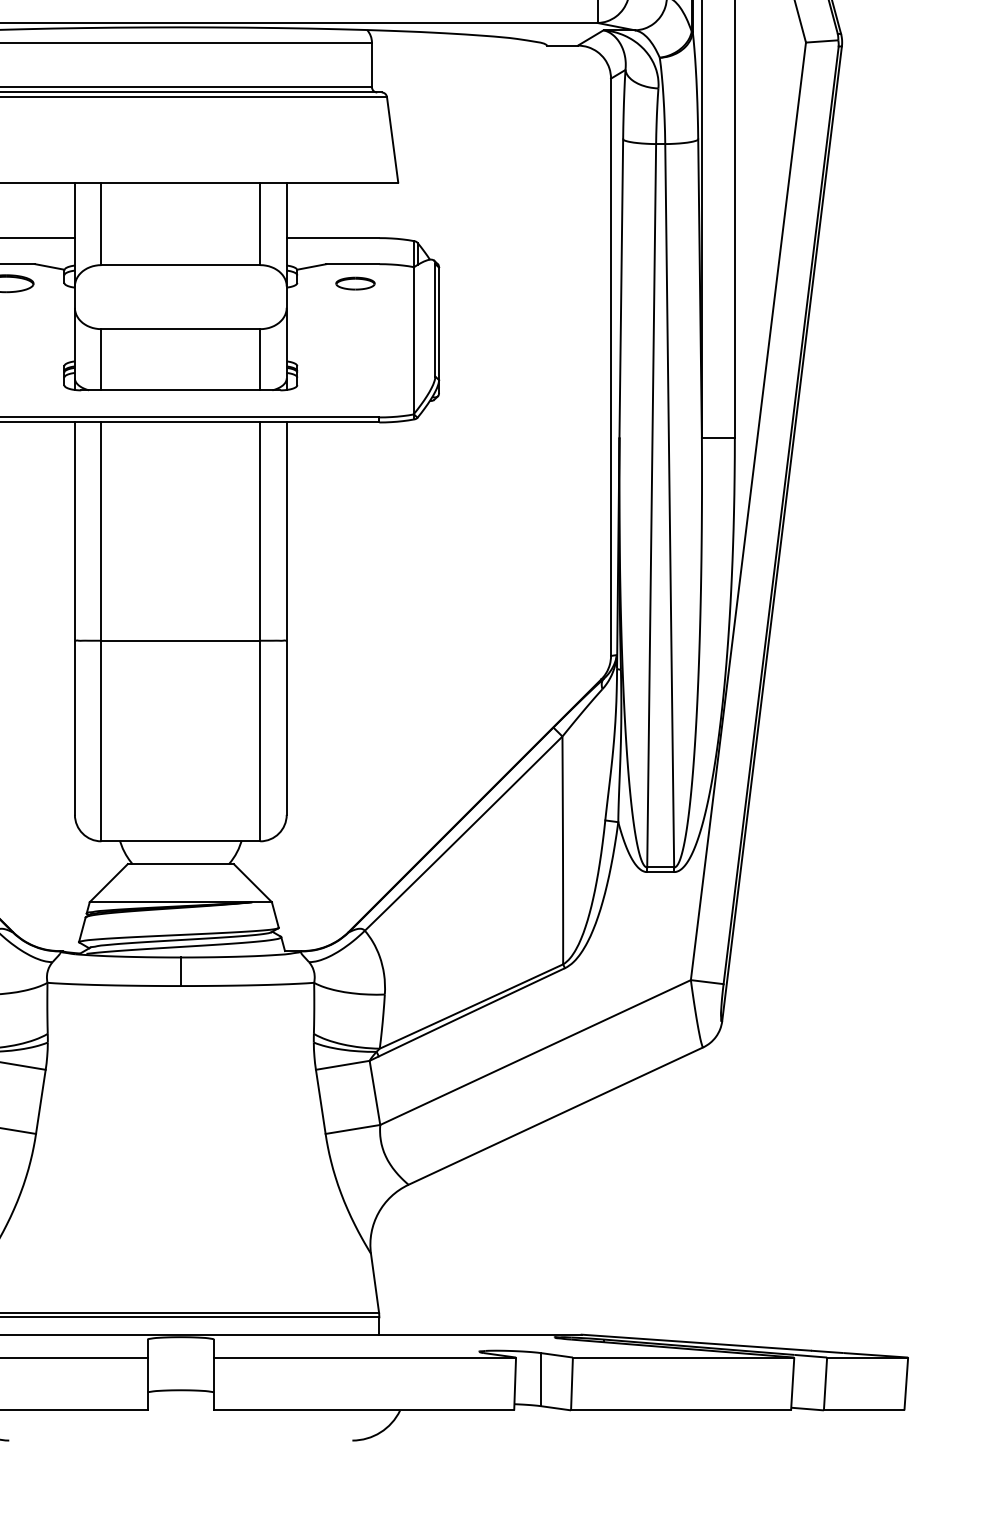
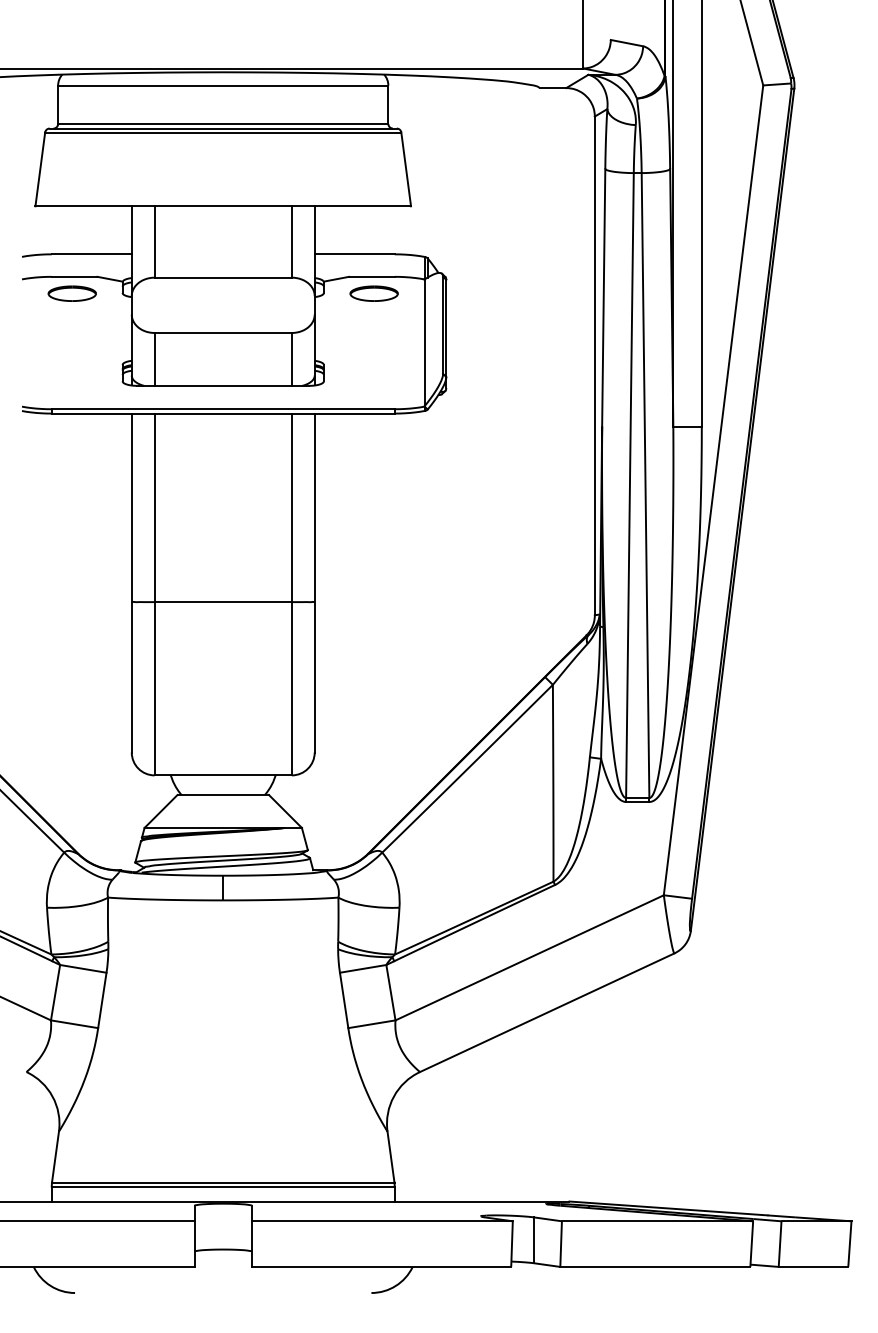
part: (354, 283) -> (373, 293), size x1.43

